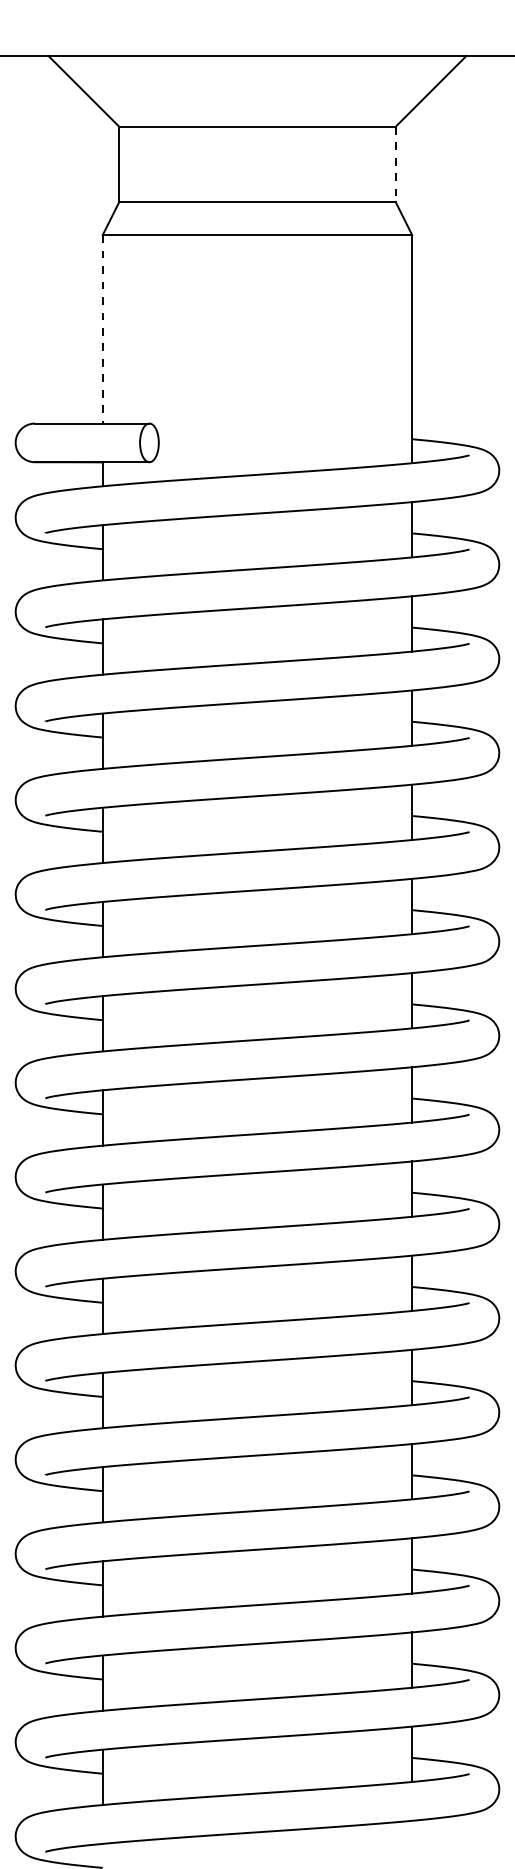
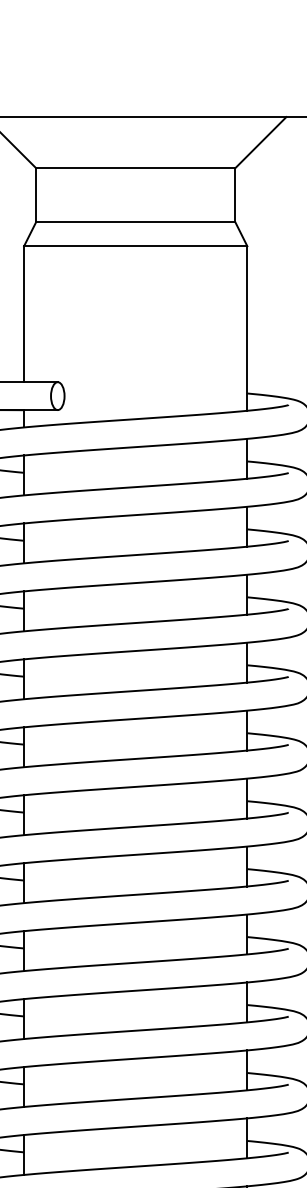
line: (395, 164) -> (235, 195), dashed -> solid
line: (102, 329) -> (23, 314), dashed -> solid

